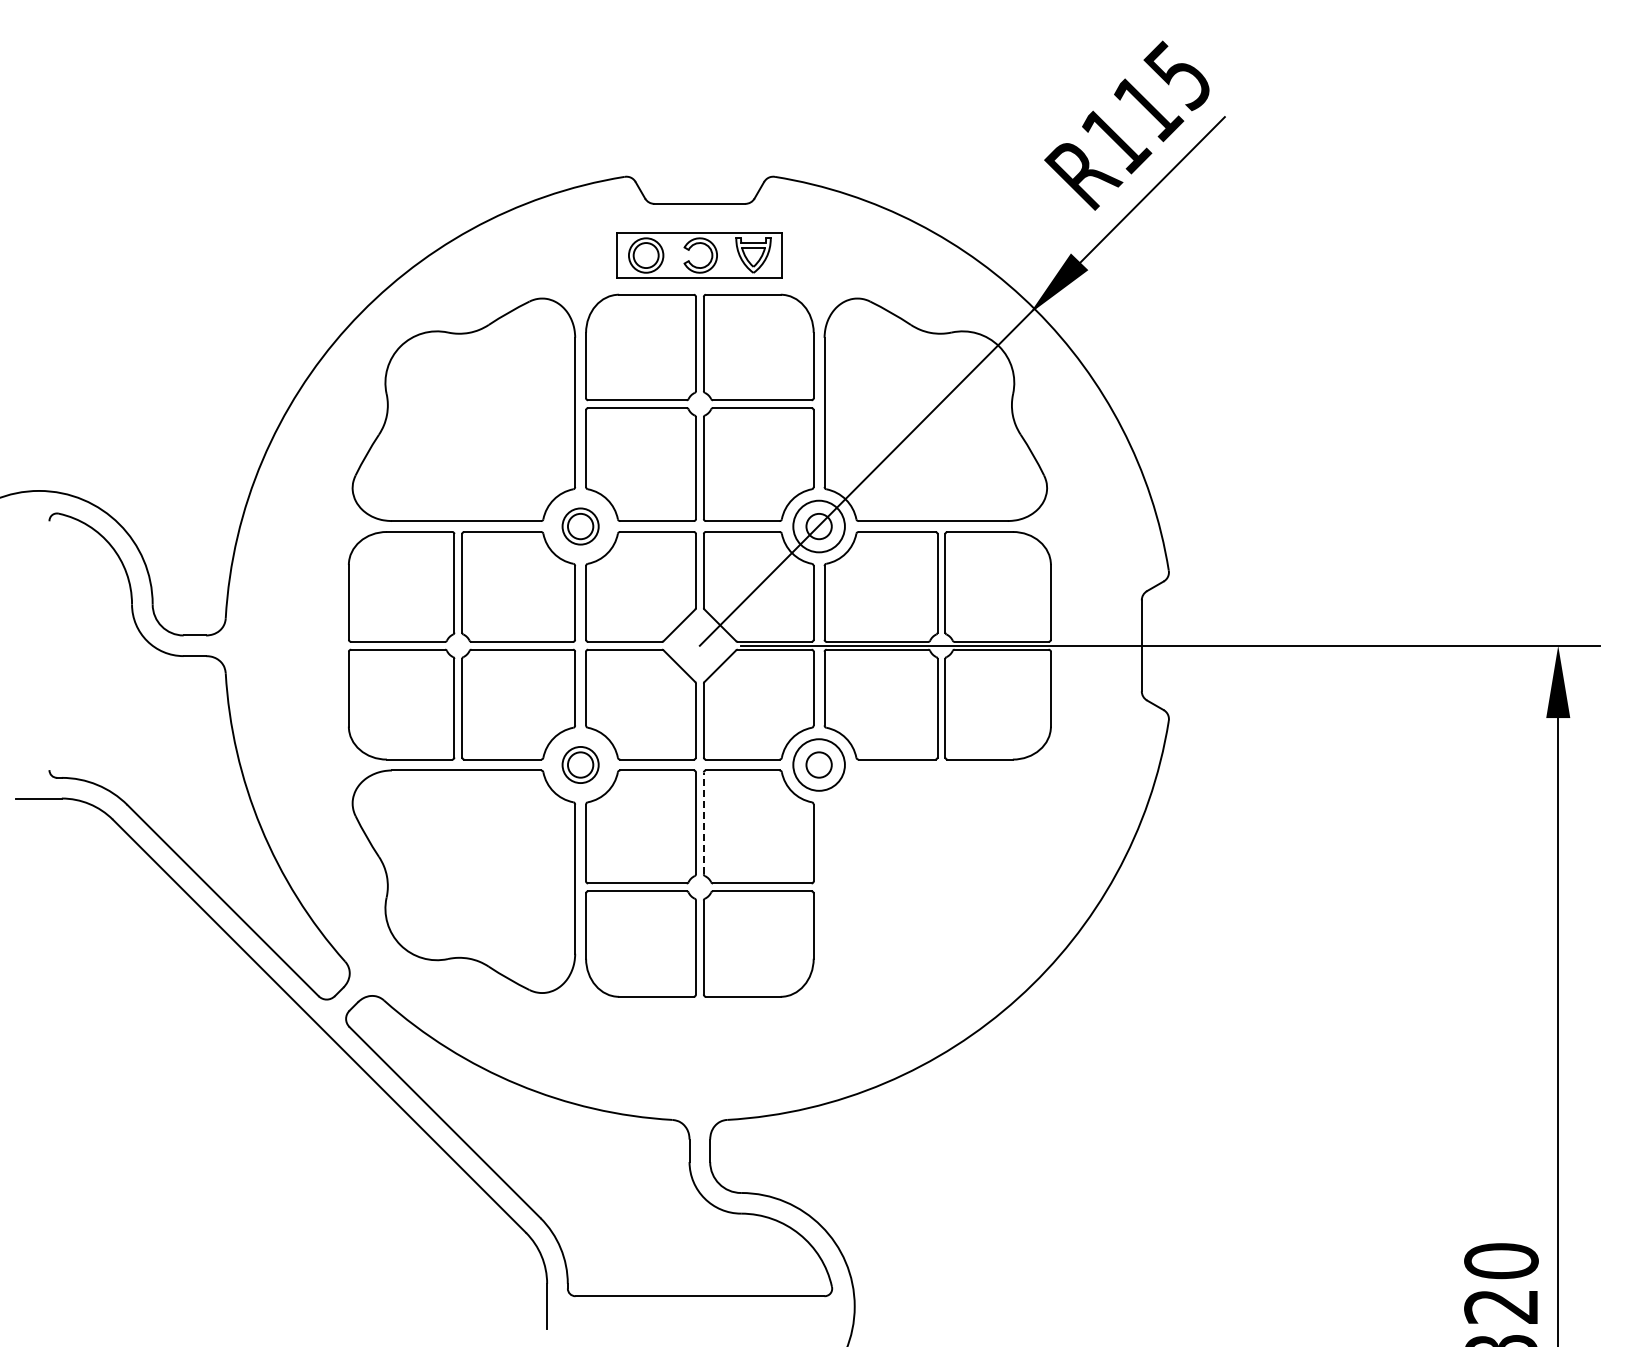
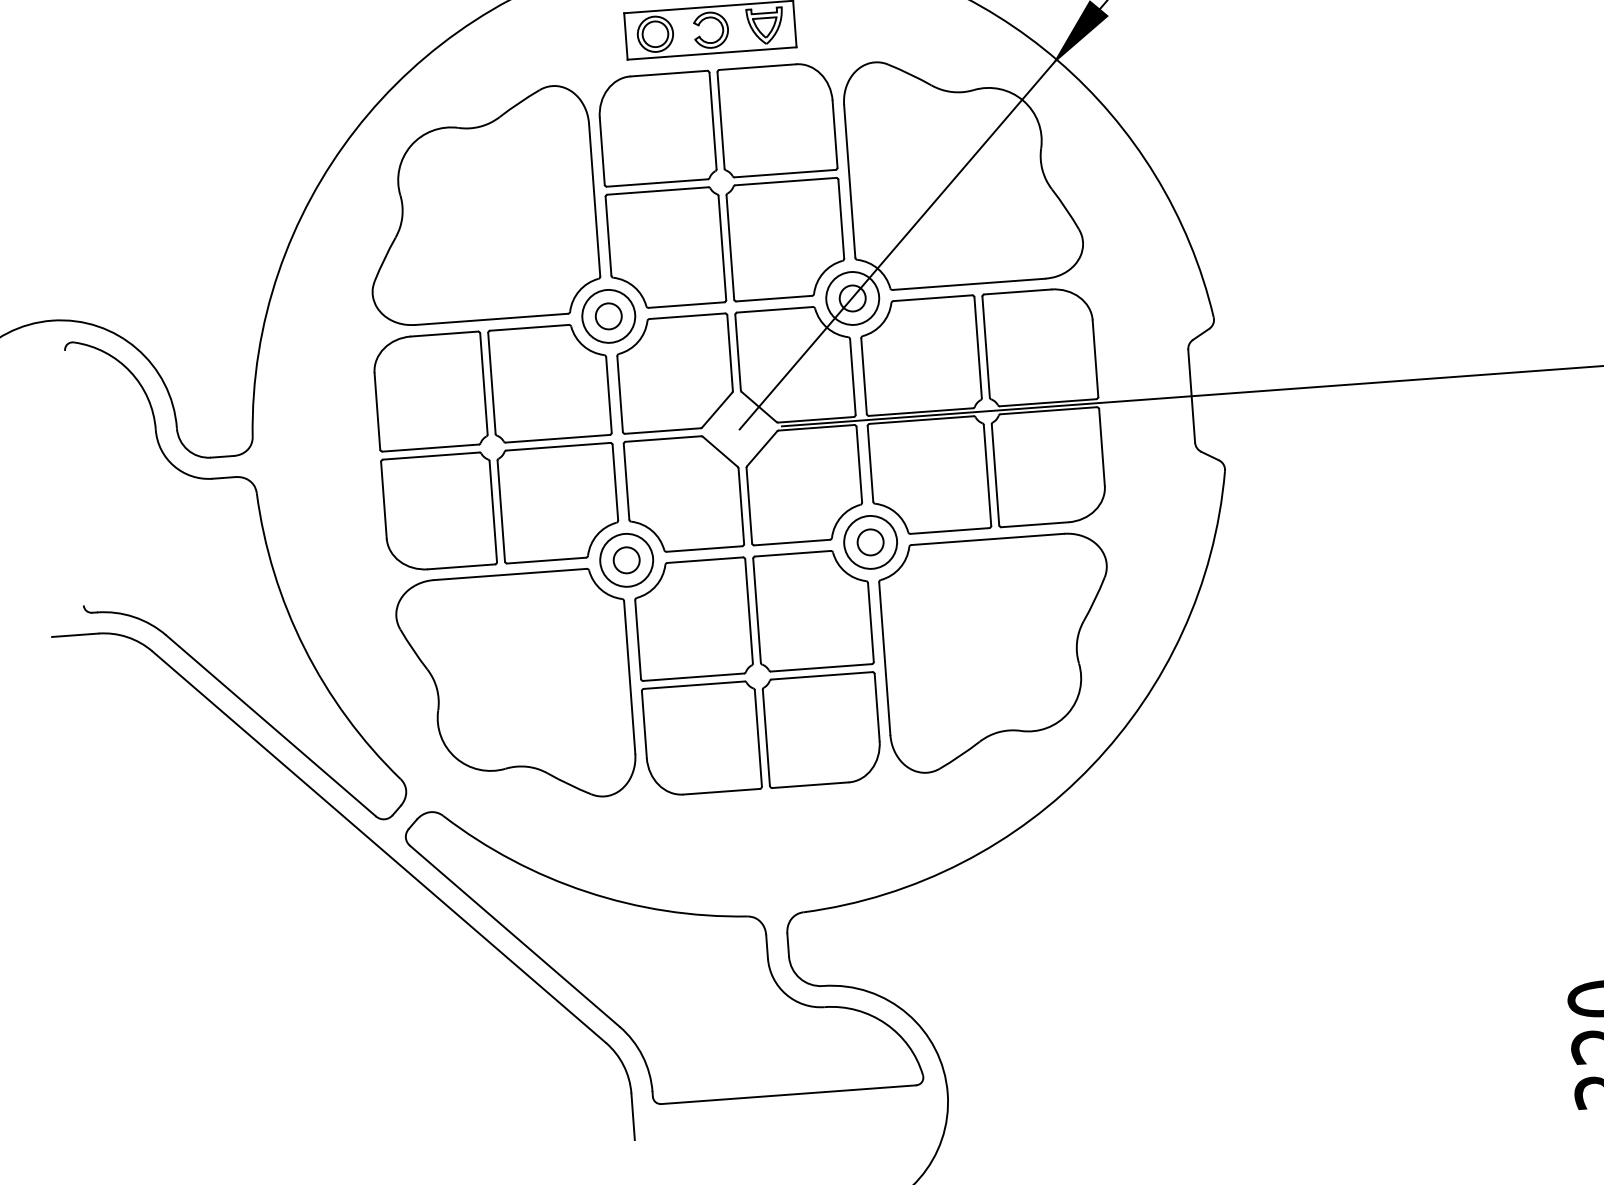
circle: (580, 526) -> (608, 316), size x1.43
circle: (580, 764) -> (626, 559), size x1.43
line: (703, 823) -> (756, 610), dashed -> solid
part: (935, 881) -> (998, 652), added

